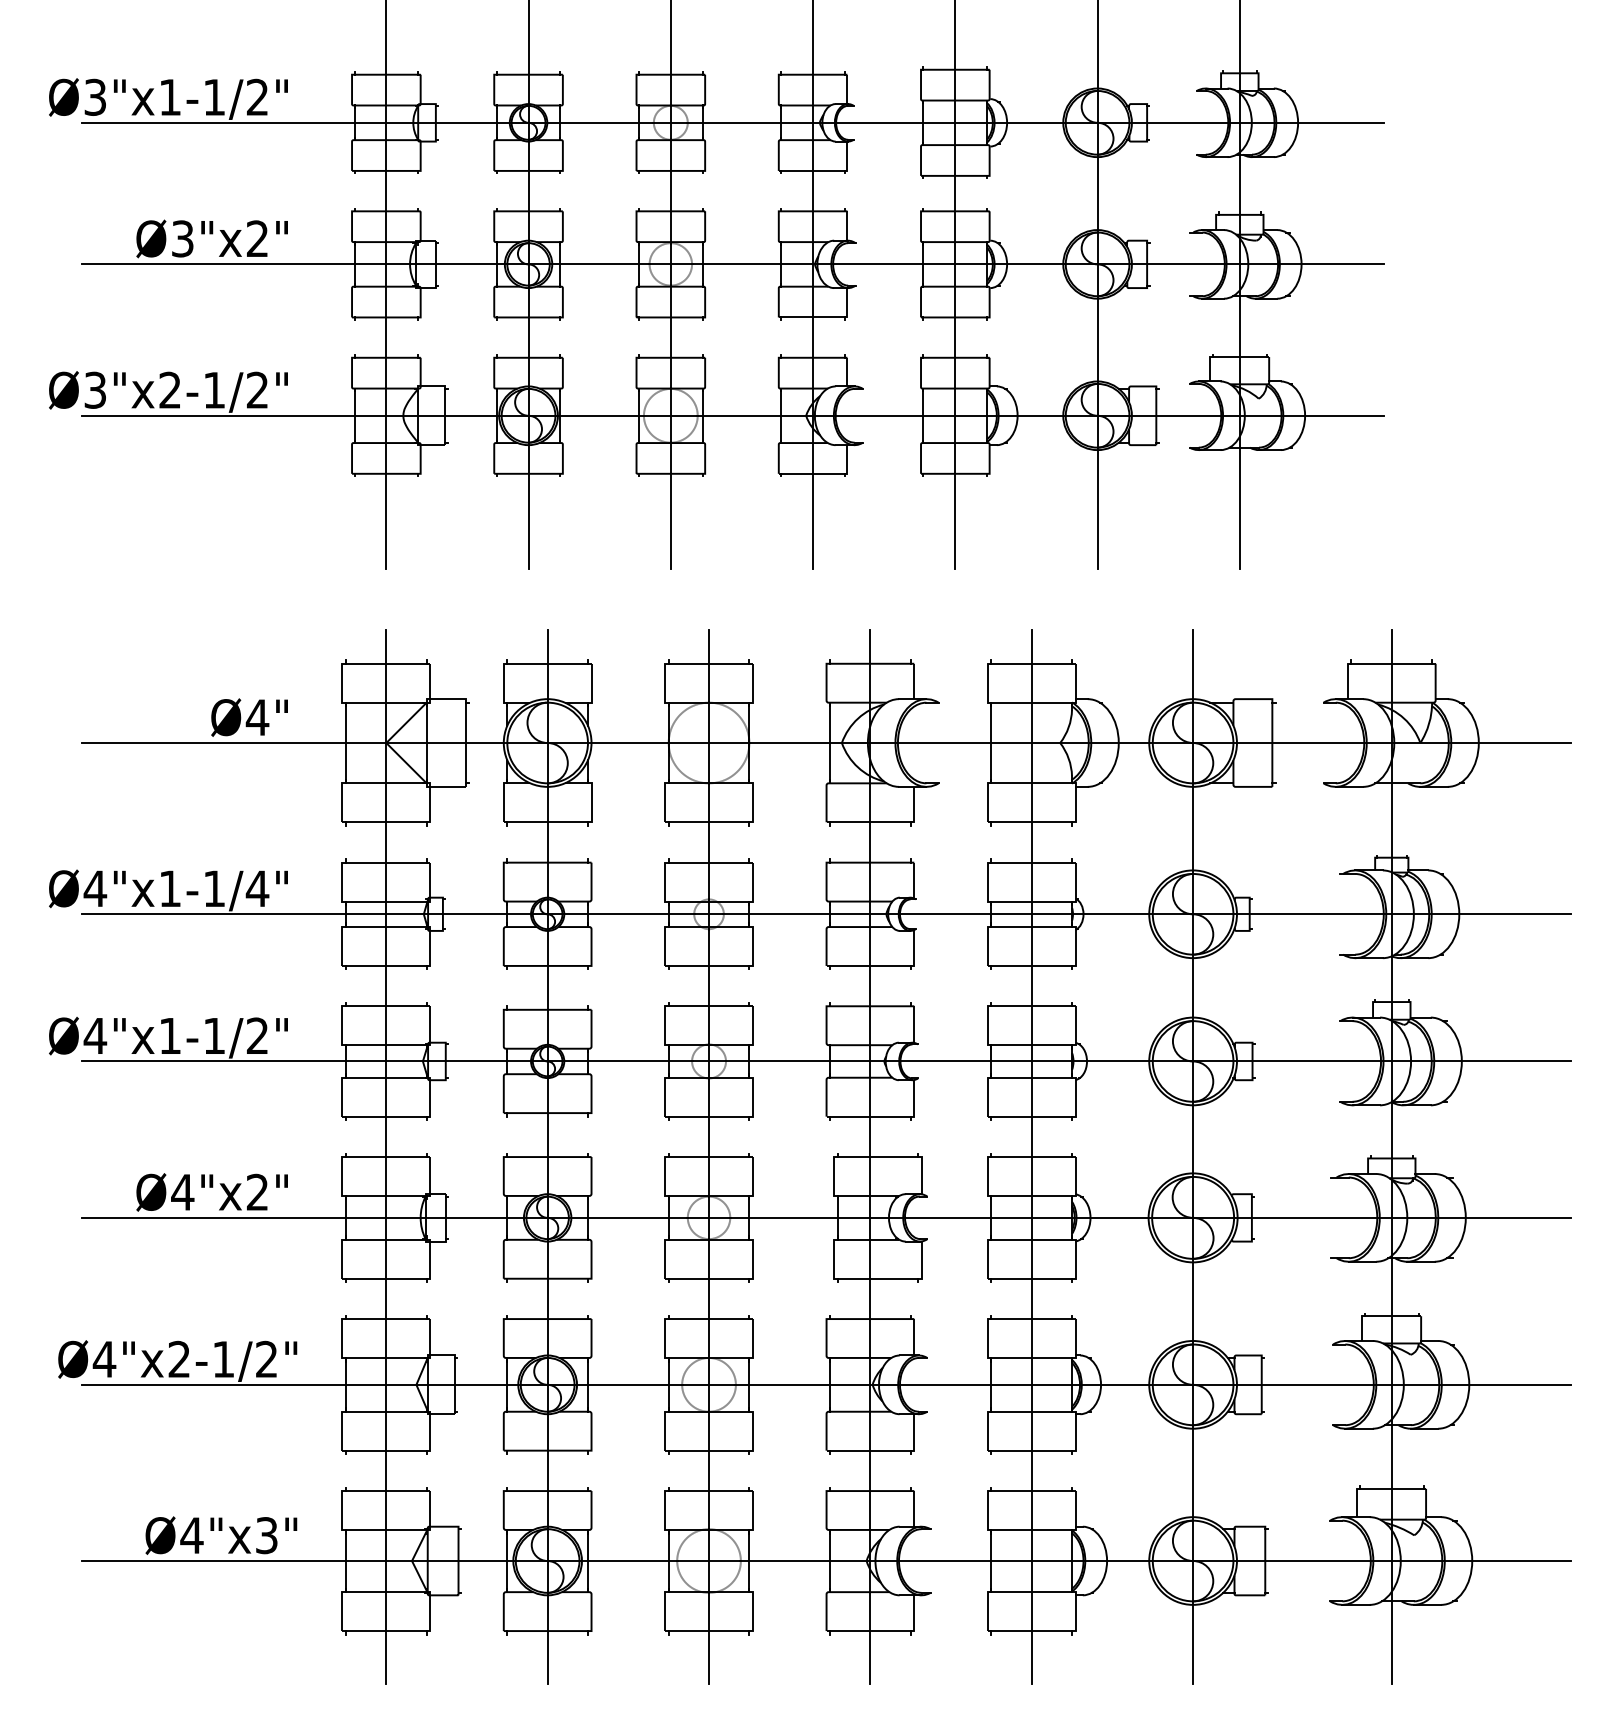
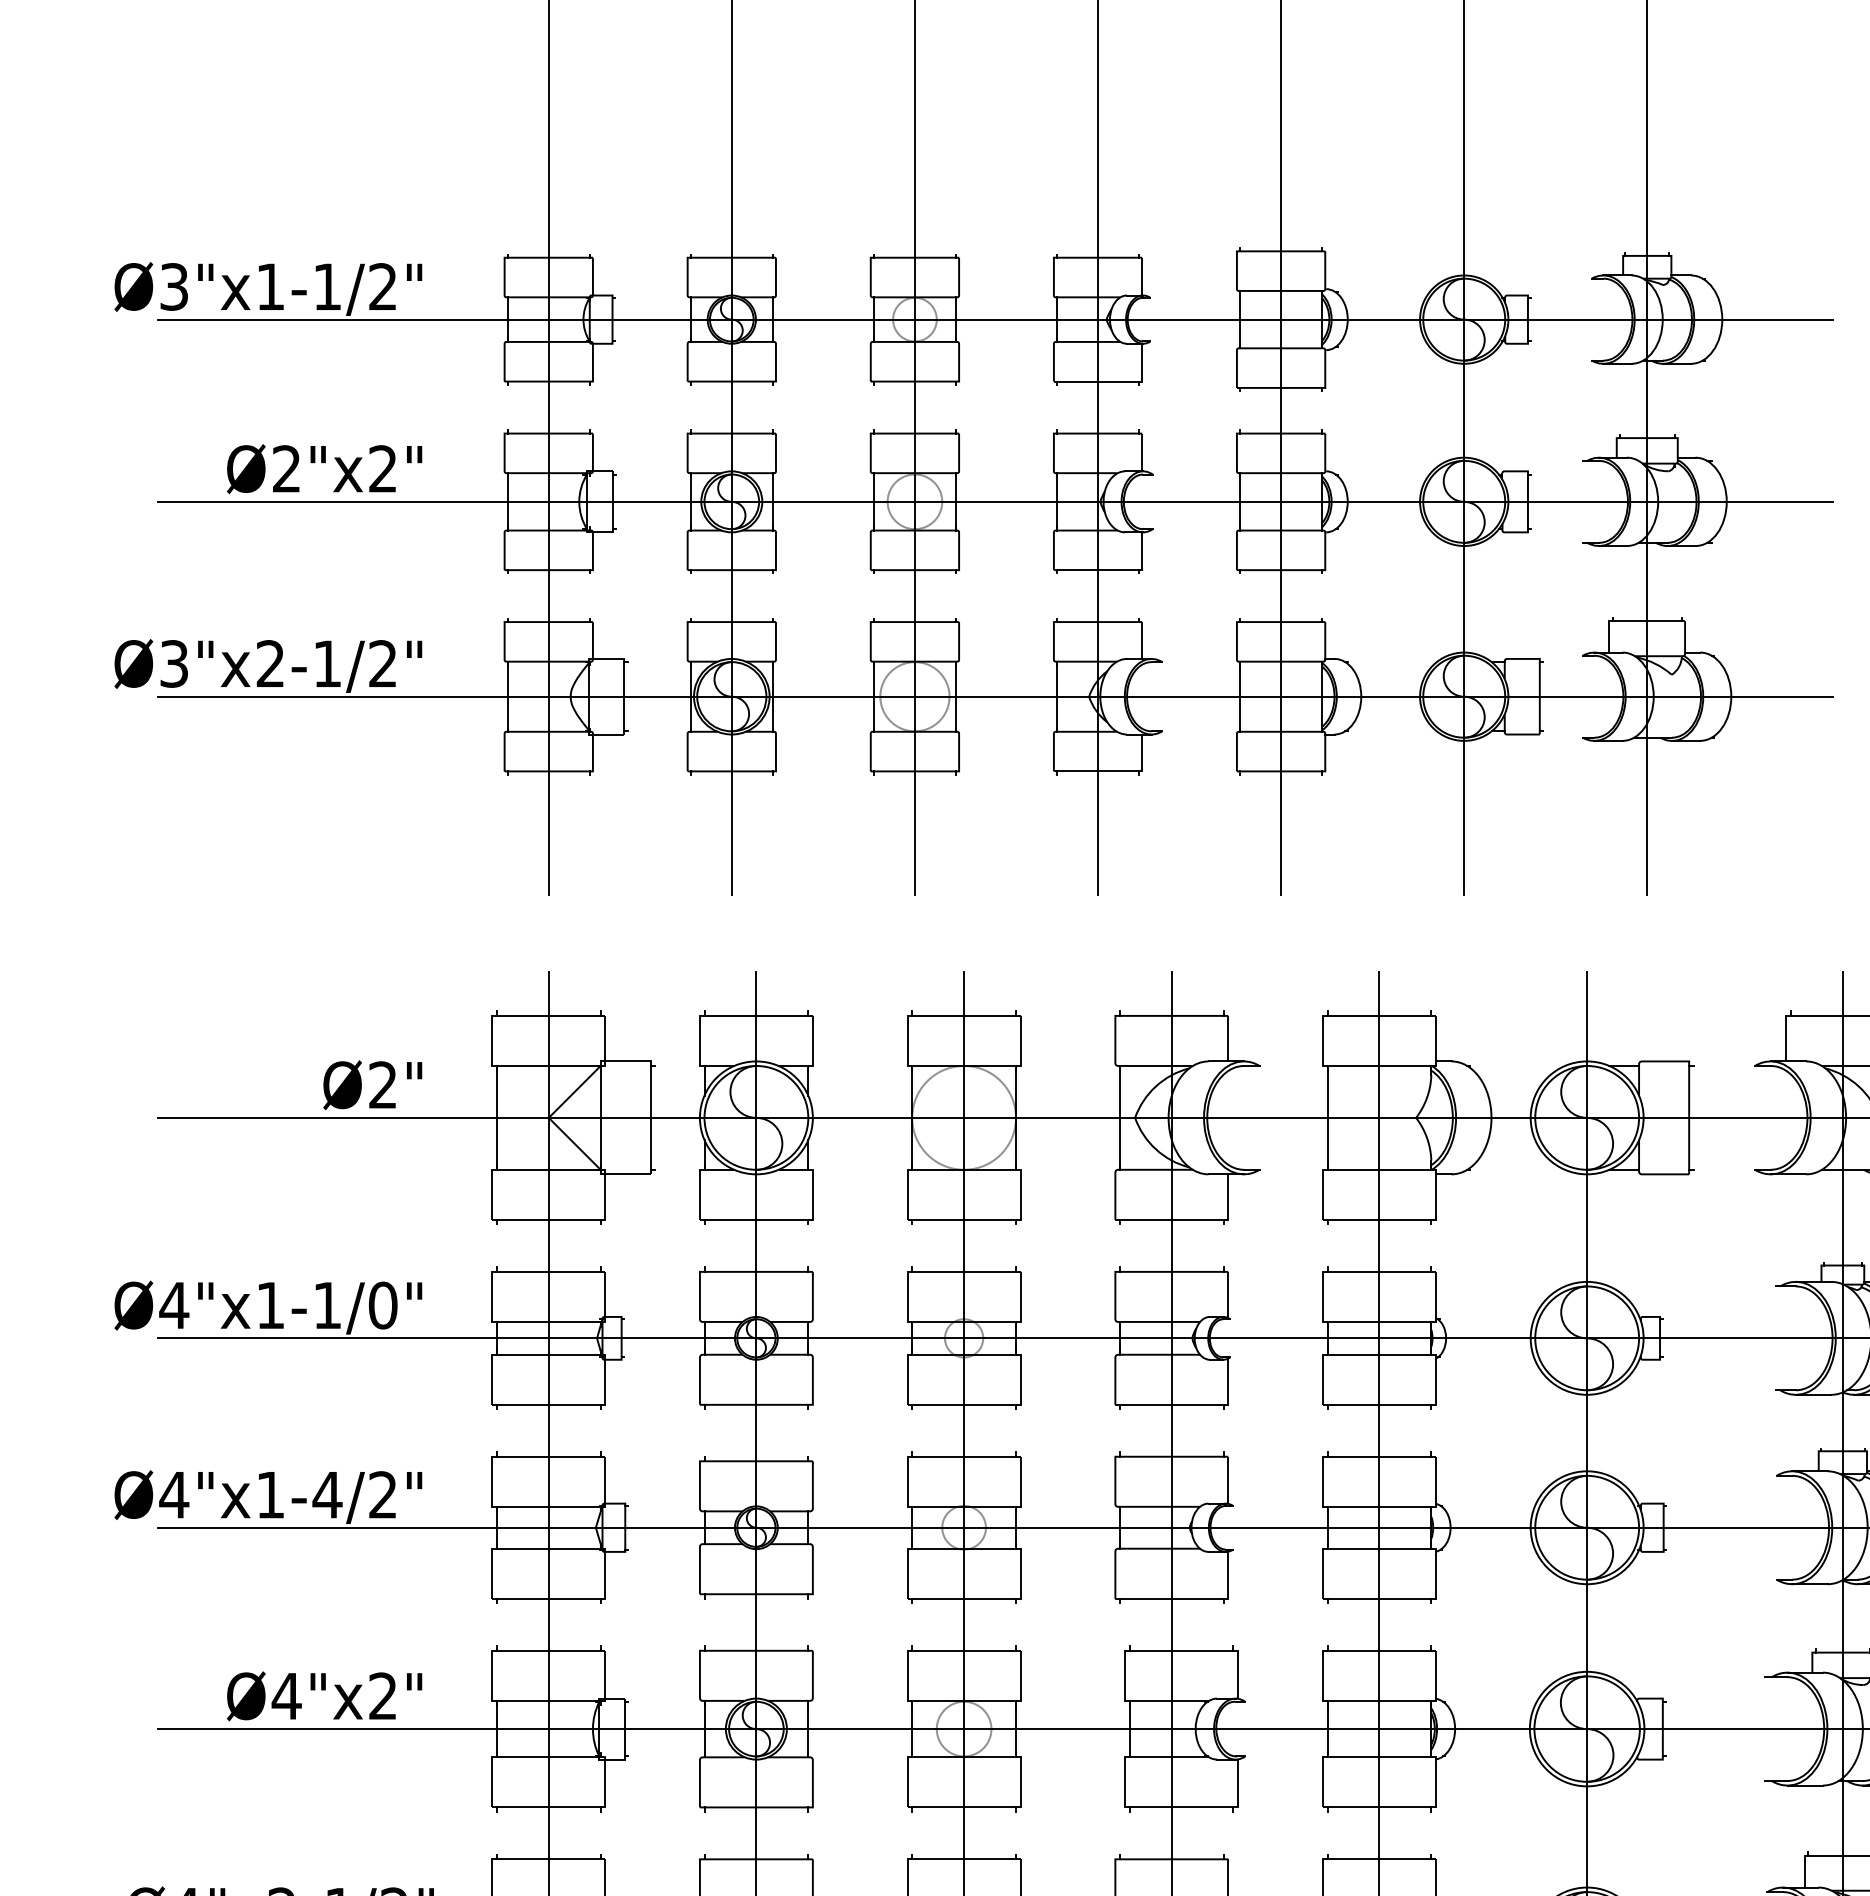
text: (182, 238) -> (286, 468), Ø3"x2" -> Ø2"x2"
text: (257, 717) -> (382, 1085), Ø4" -> Ø2"
text: (257, 888) -> (382, 1305), Ø4"x1-1/4" -> Ø4"x1-1/0"
text: (214, 1035) -> (327, 1494), Ø4"x1-1/2" -> Ø4"x1-4/2"

